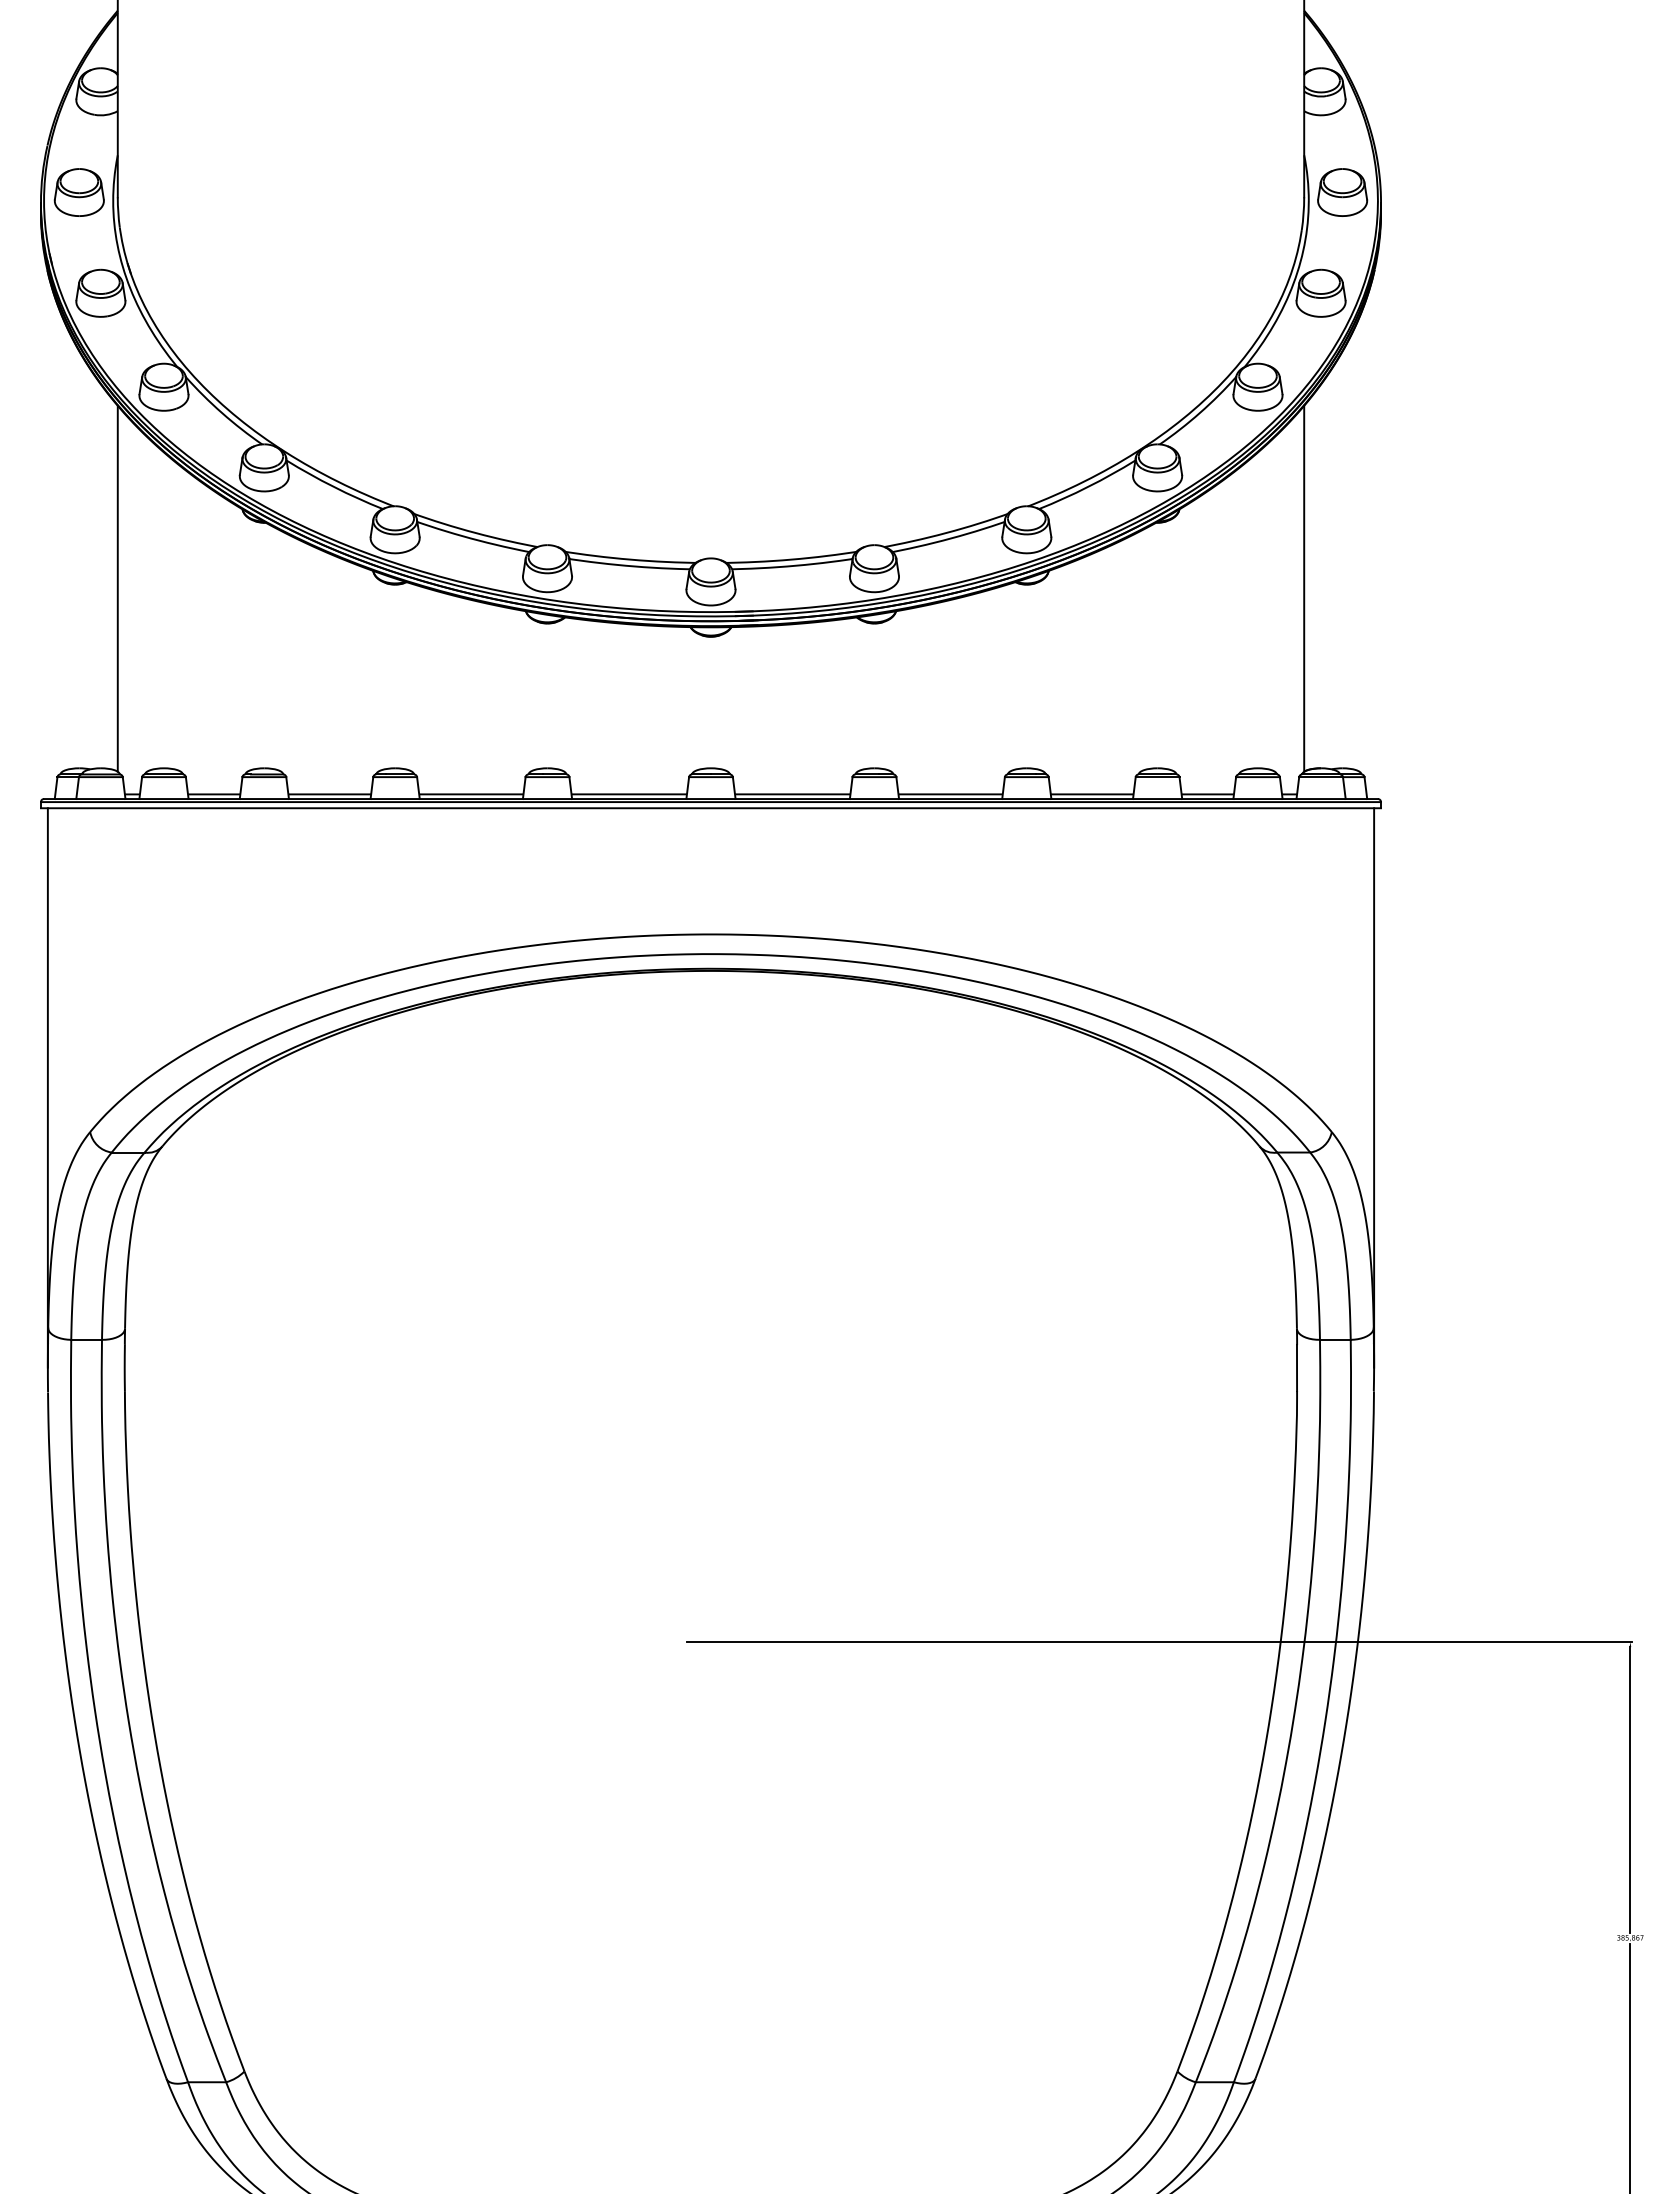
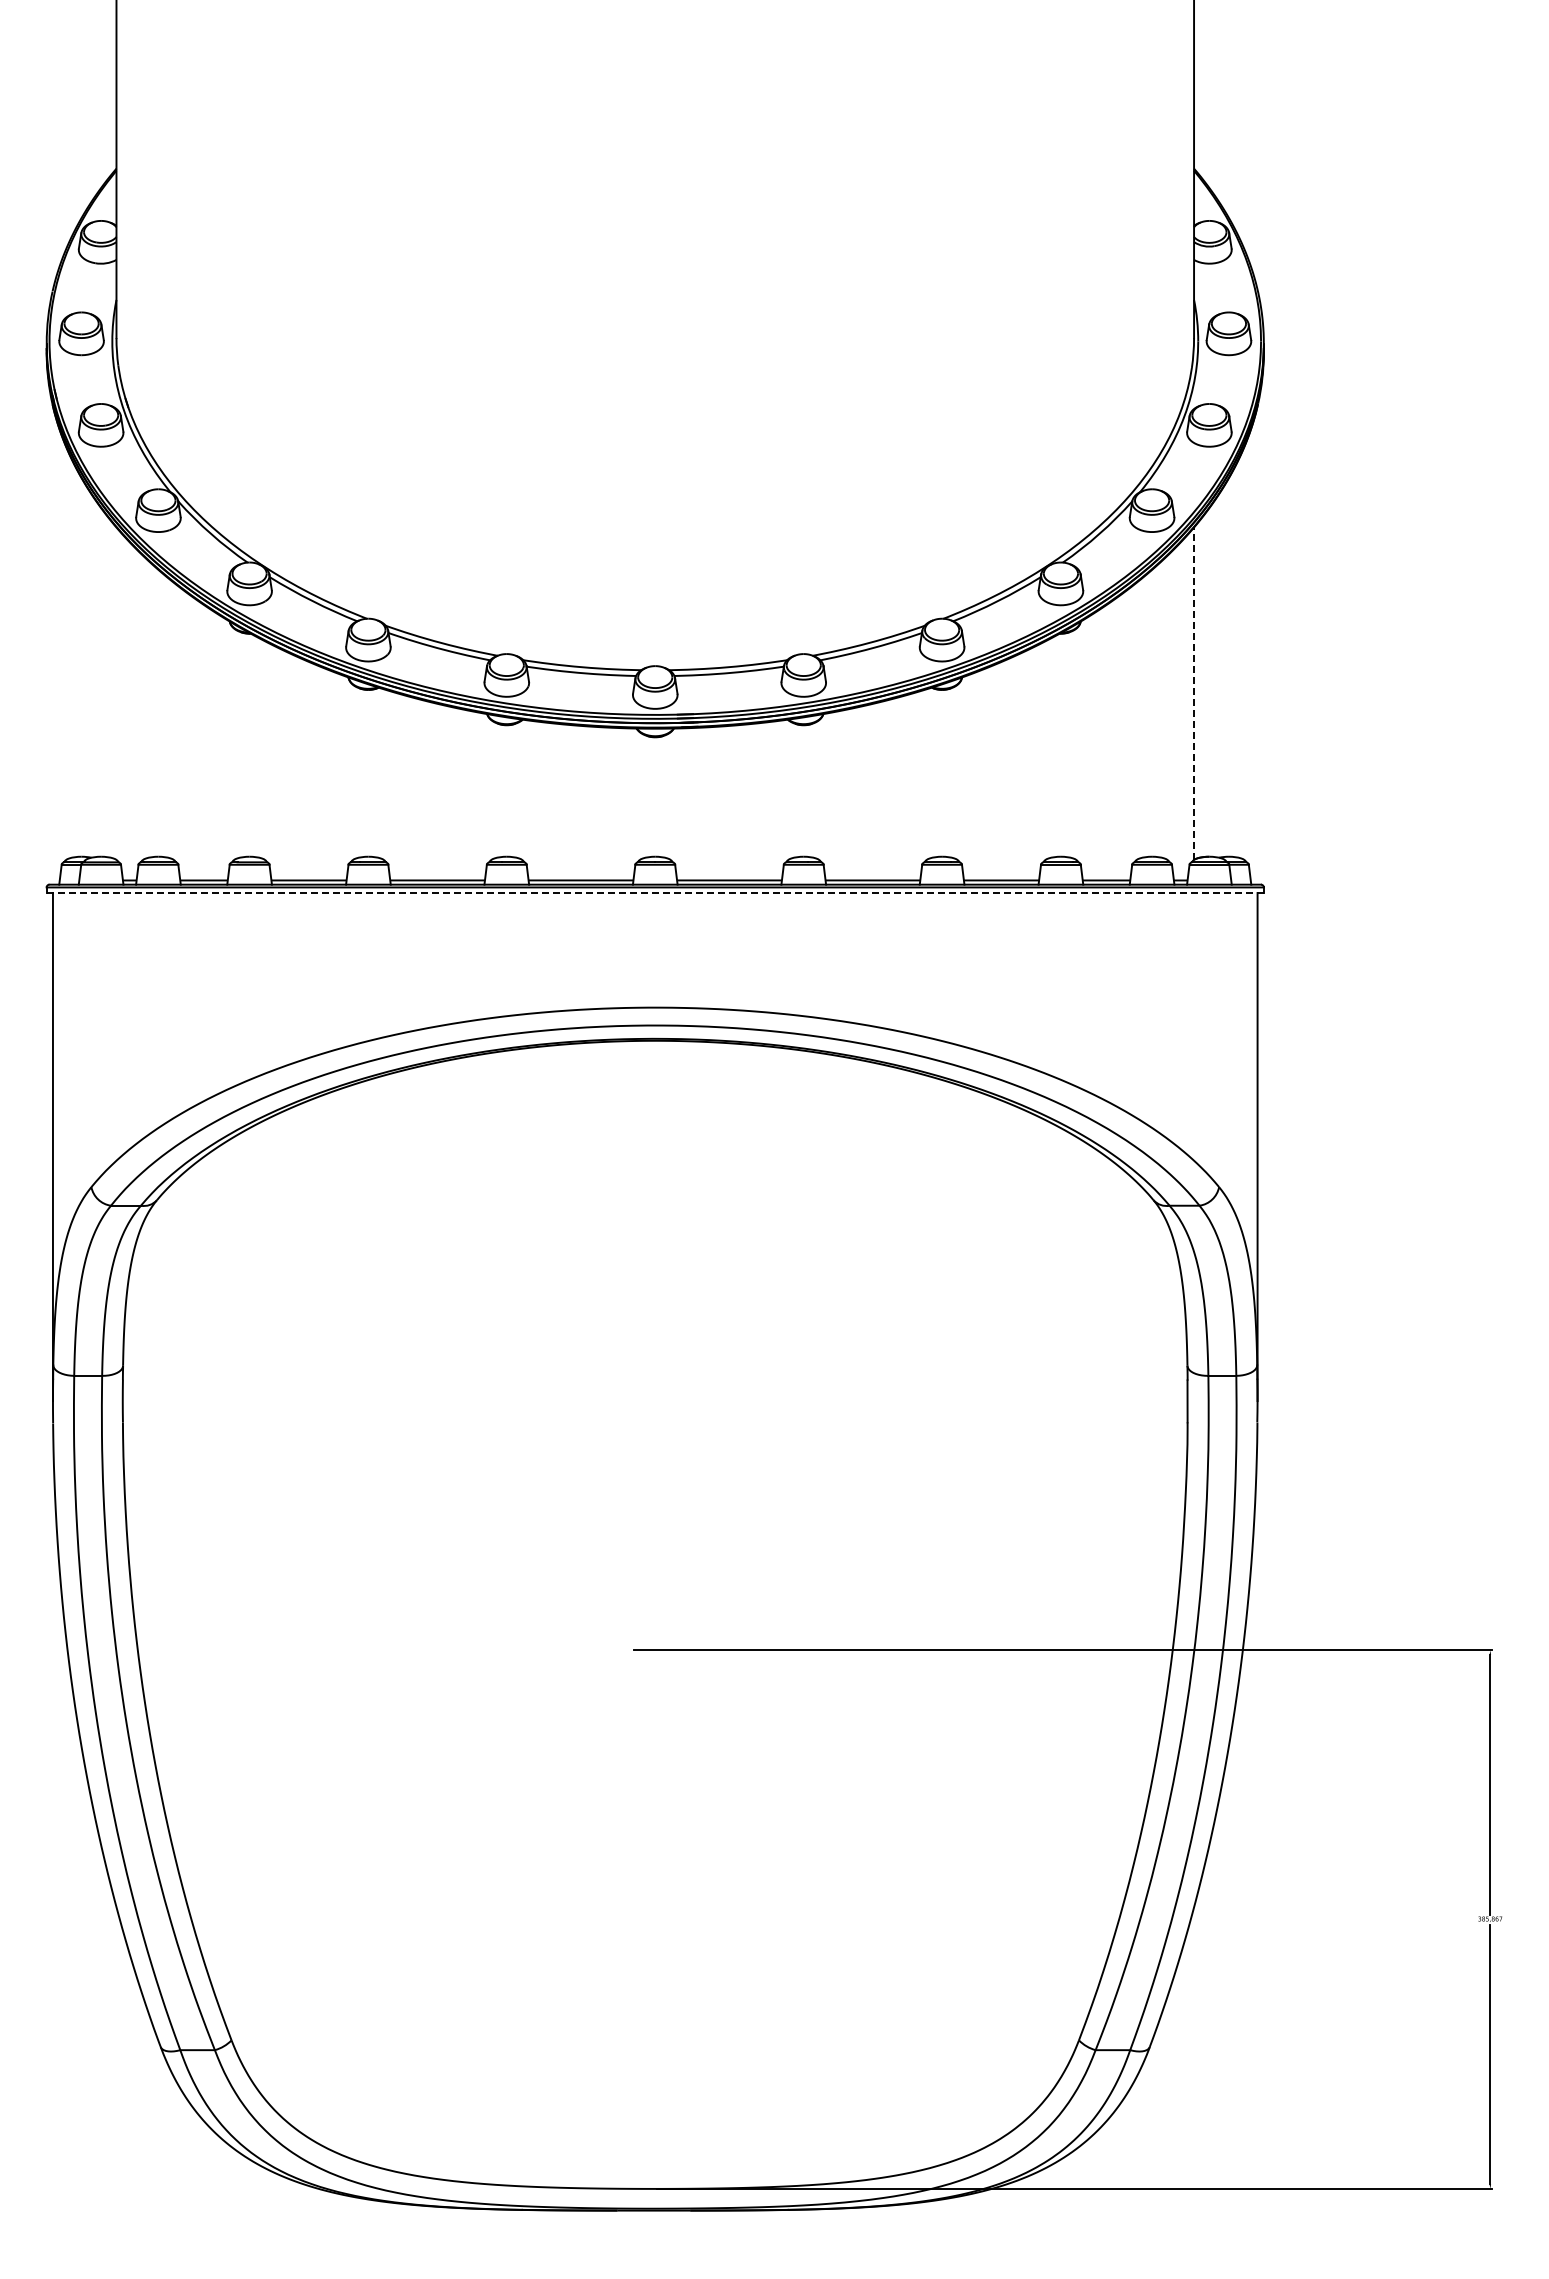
line: (117, 588) -> (116, 693), removed
line: (1304, 588) -> (1194, 693), solid -> dashed
line: (711, 808) -> (655, 893), solid -> dashed

